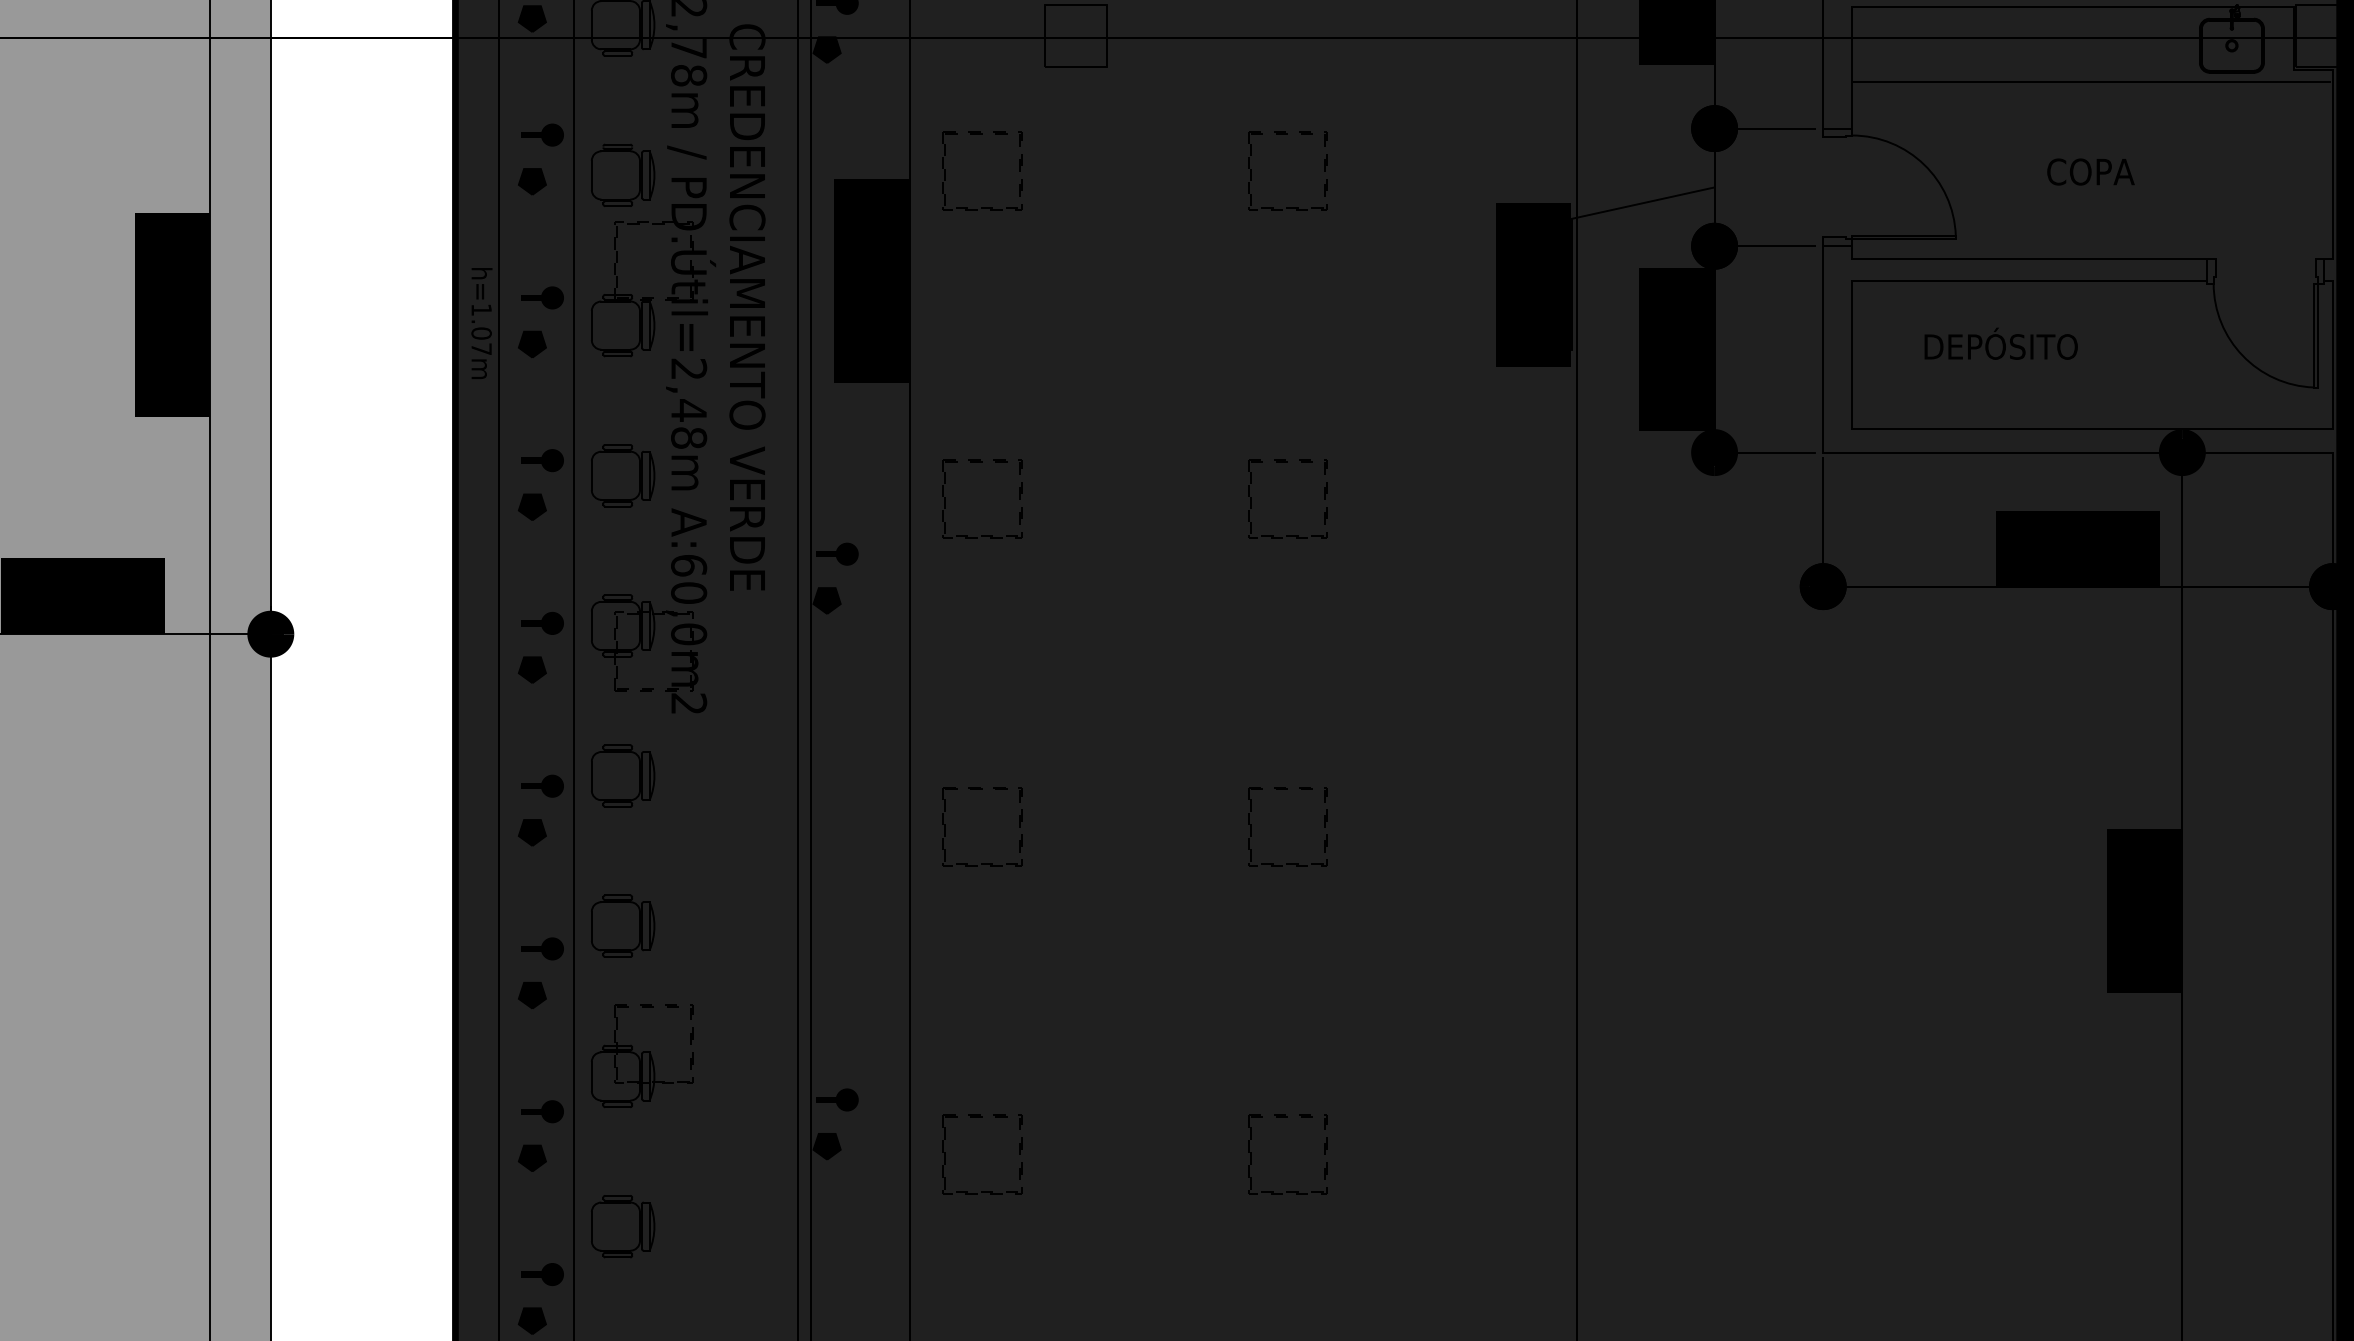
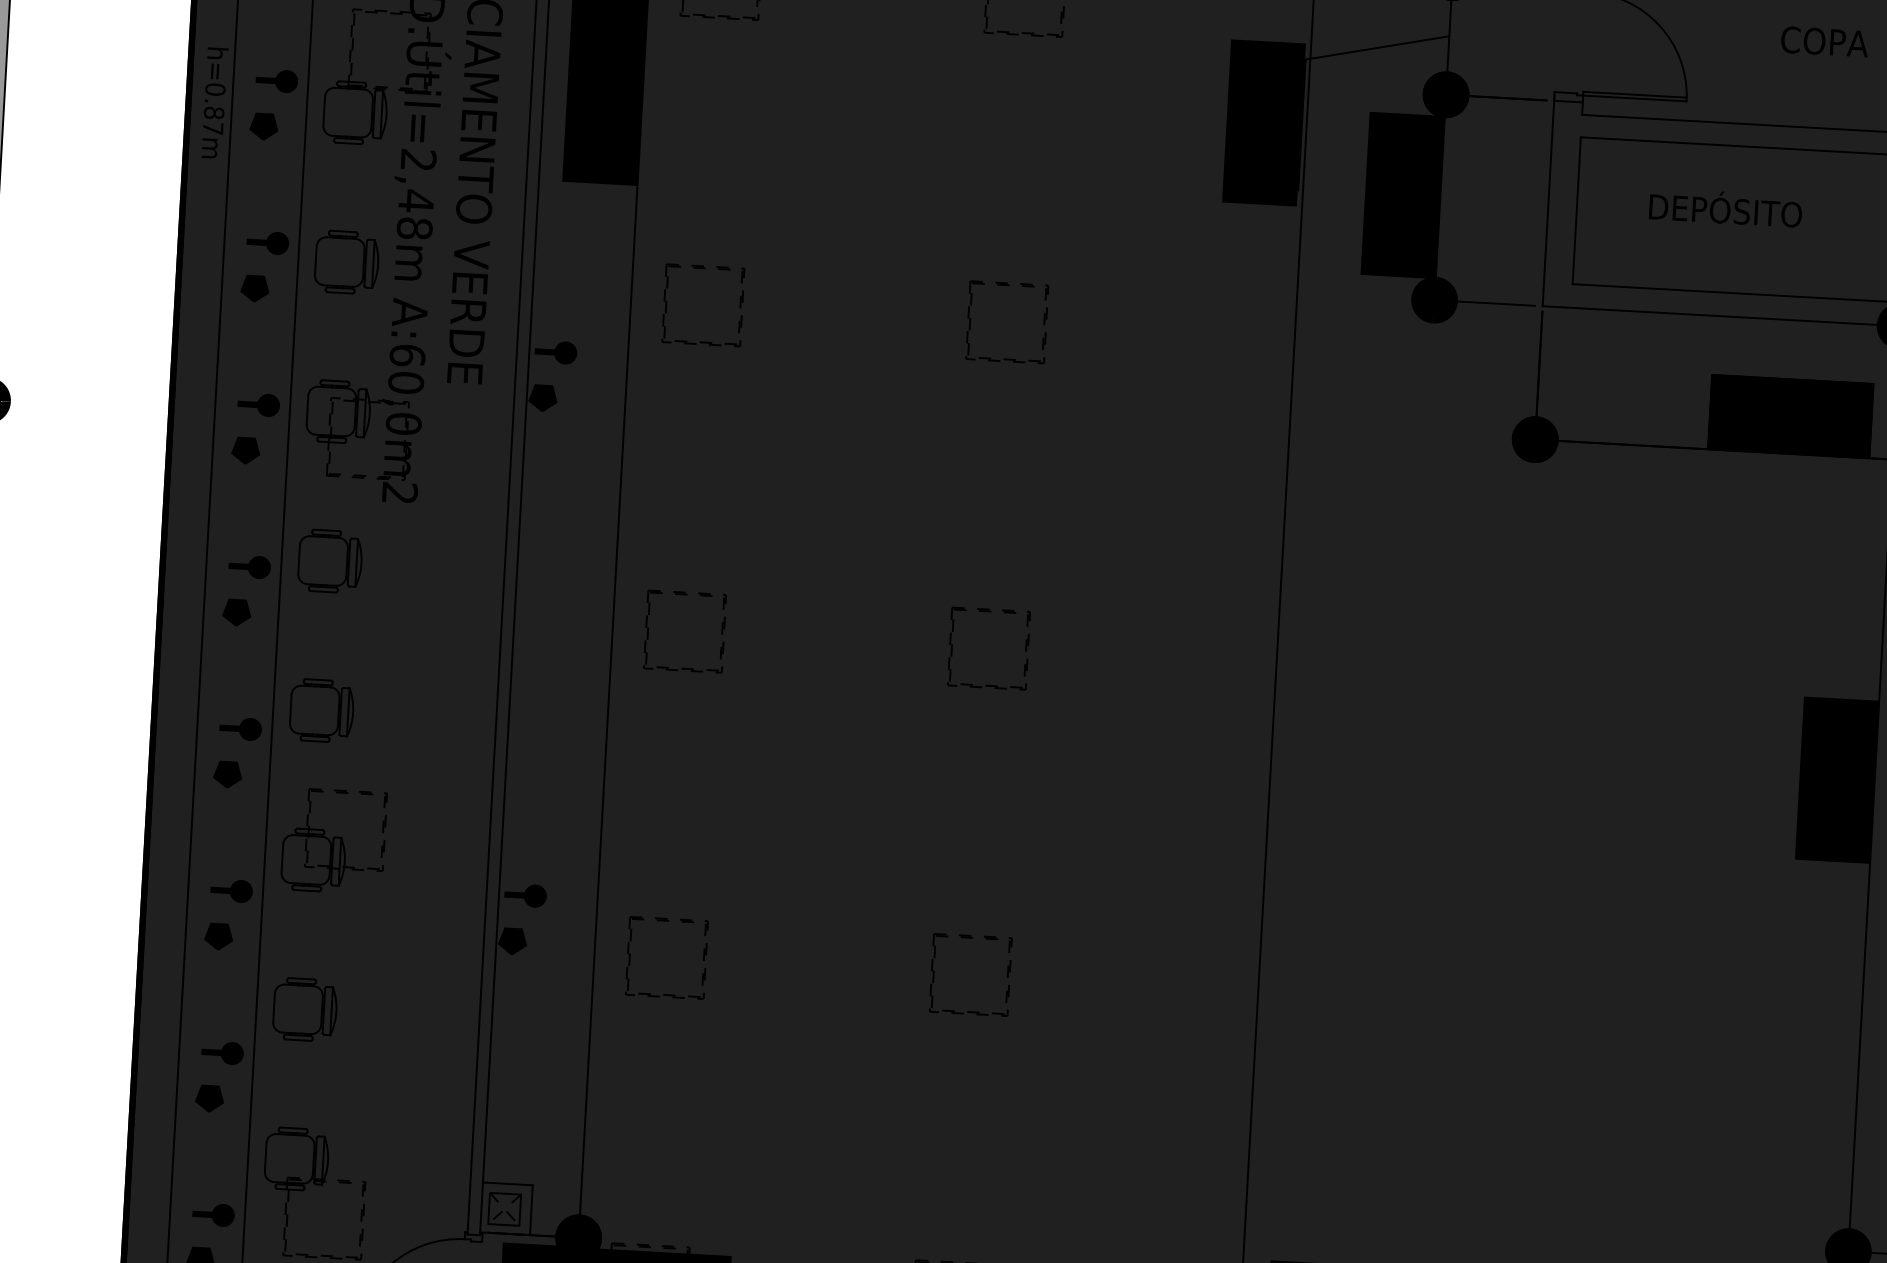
text: (481, 321) -> (214, 101), h=1.07m -> h=0.87m

